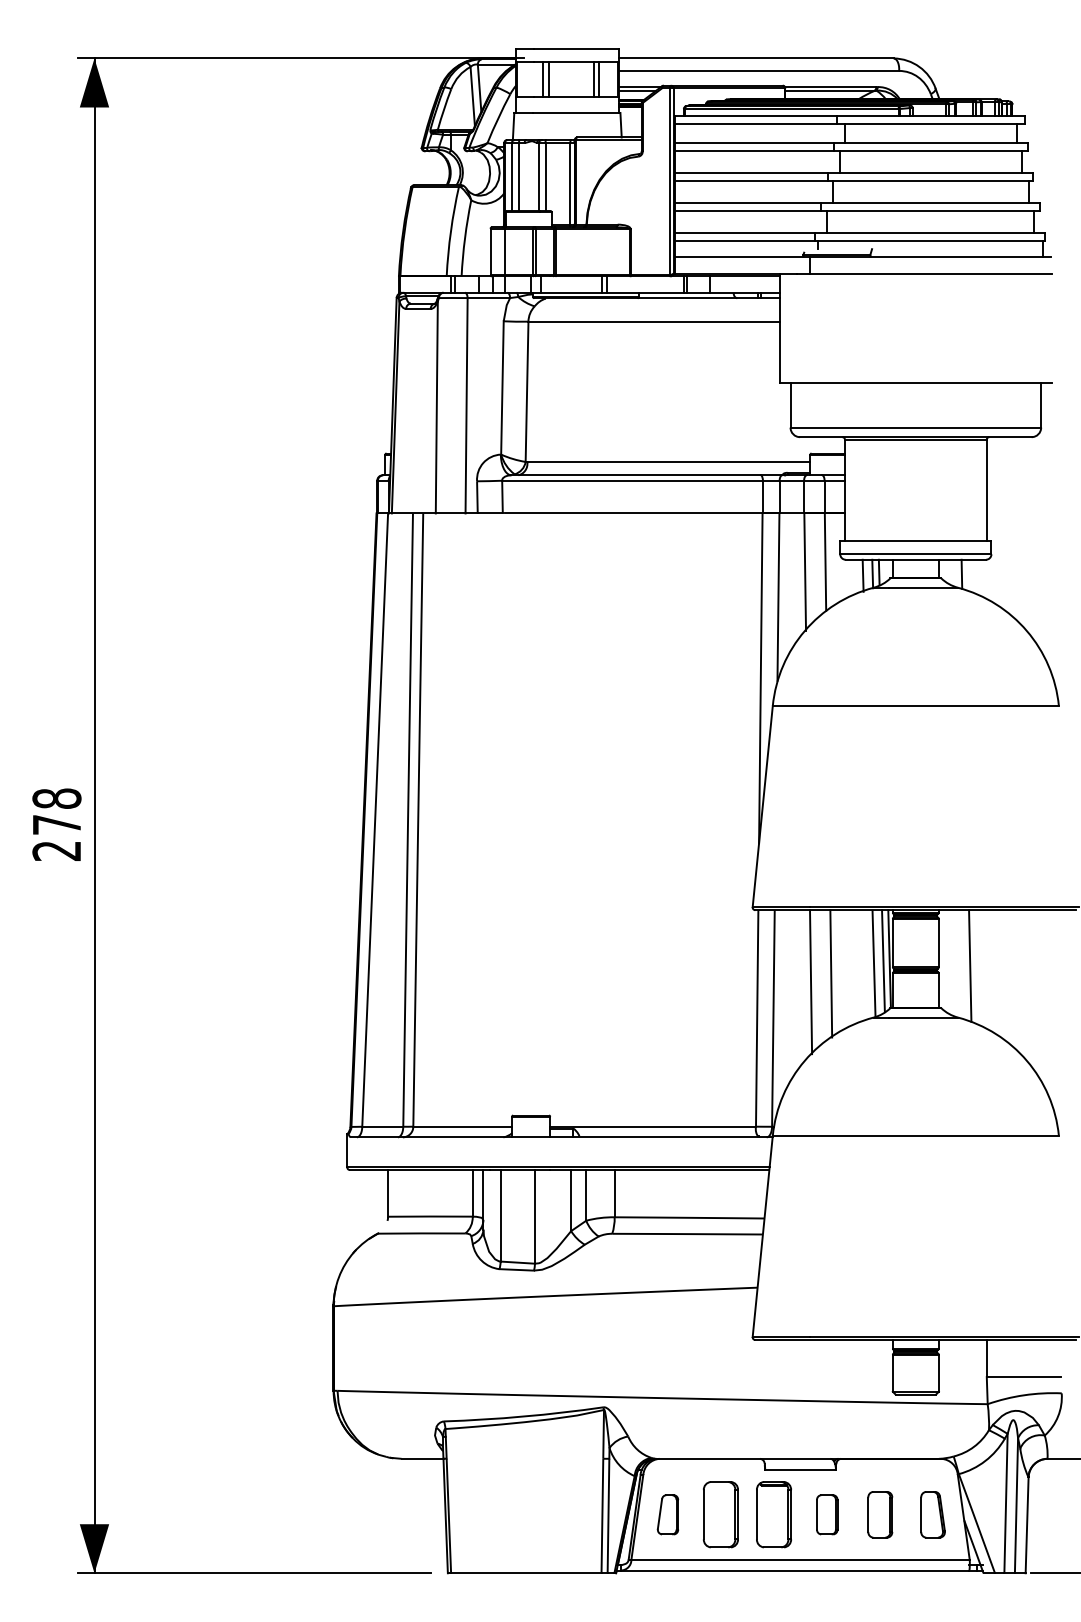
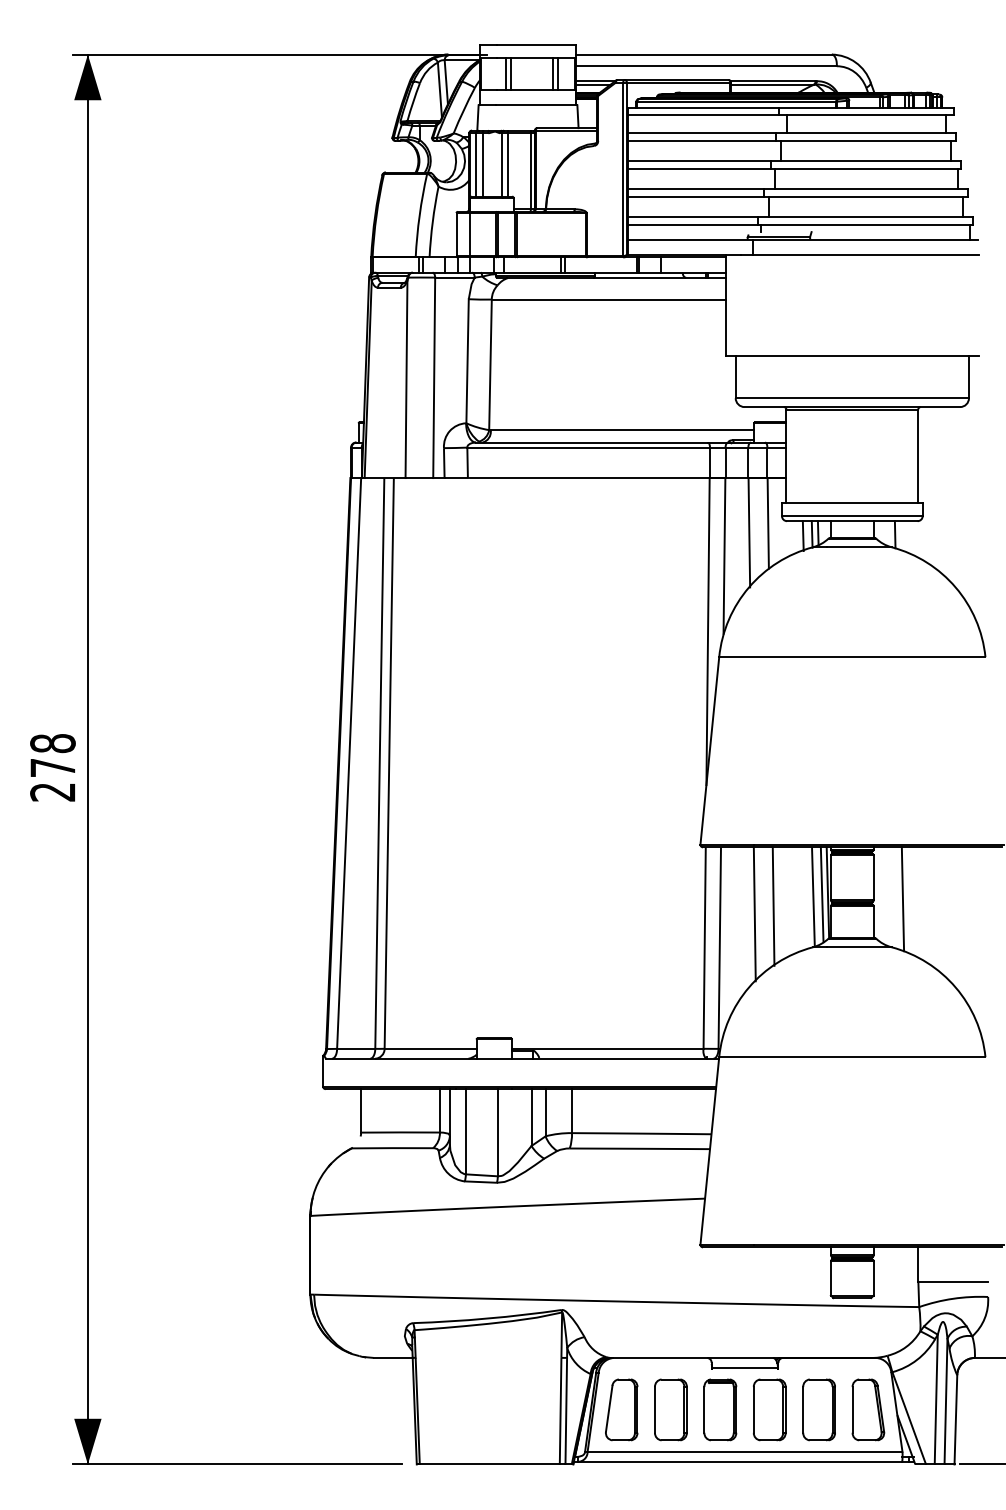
part: (667, 1514) -> (621, 1409), size x1.67
part: (827, 1514) -> (770, 1409), size x1.67
part: (880, 1514) -> (819, 1409), size x1.43
part: (932, 1514) -> (867, 1409), size x1.43

